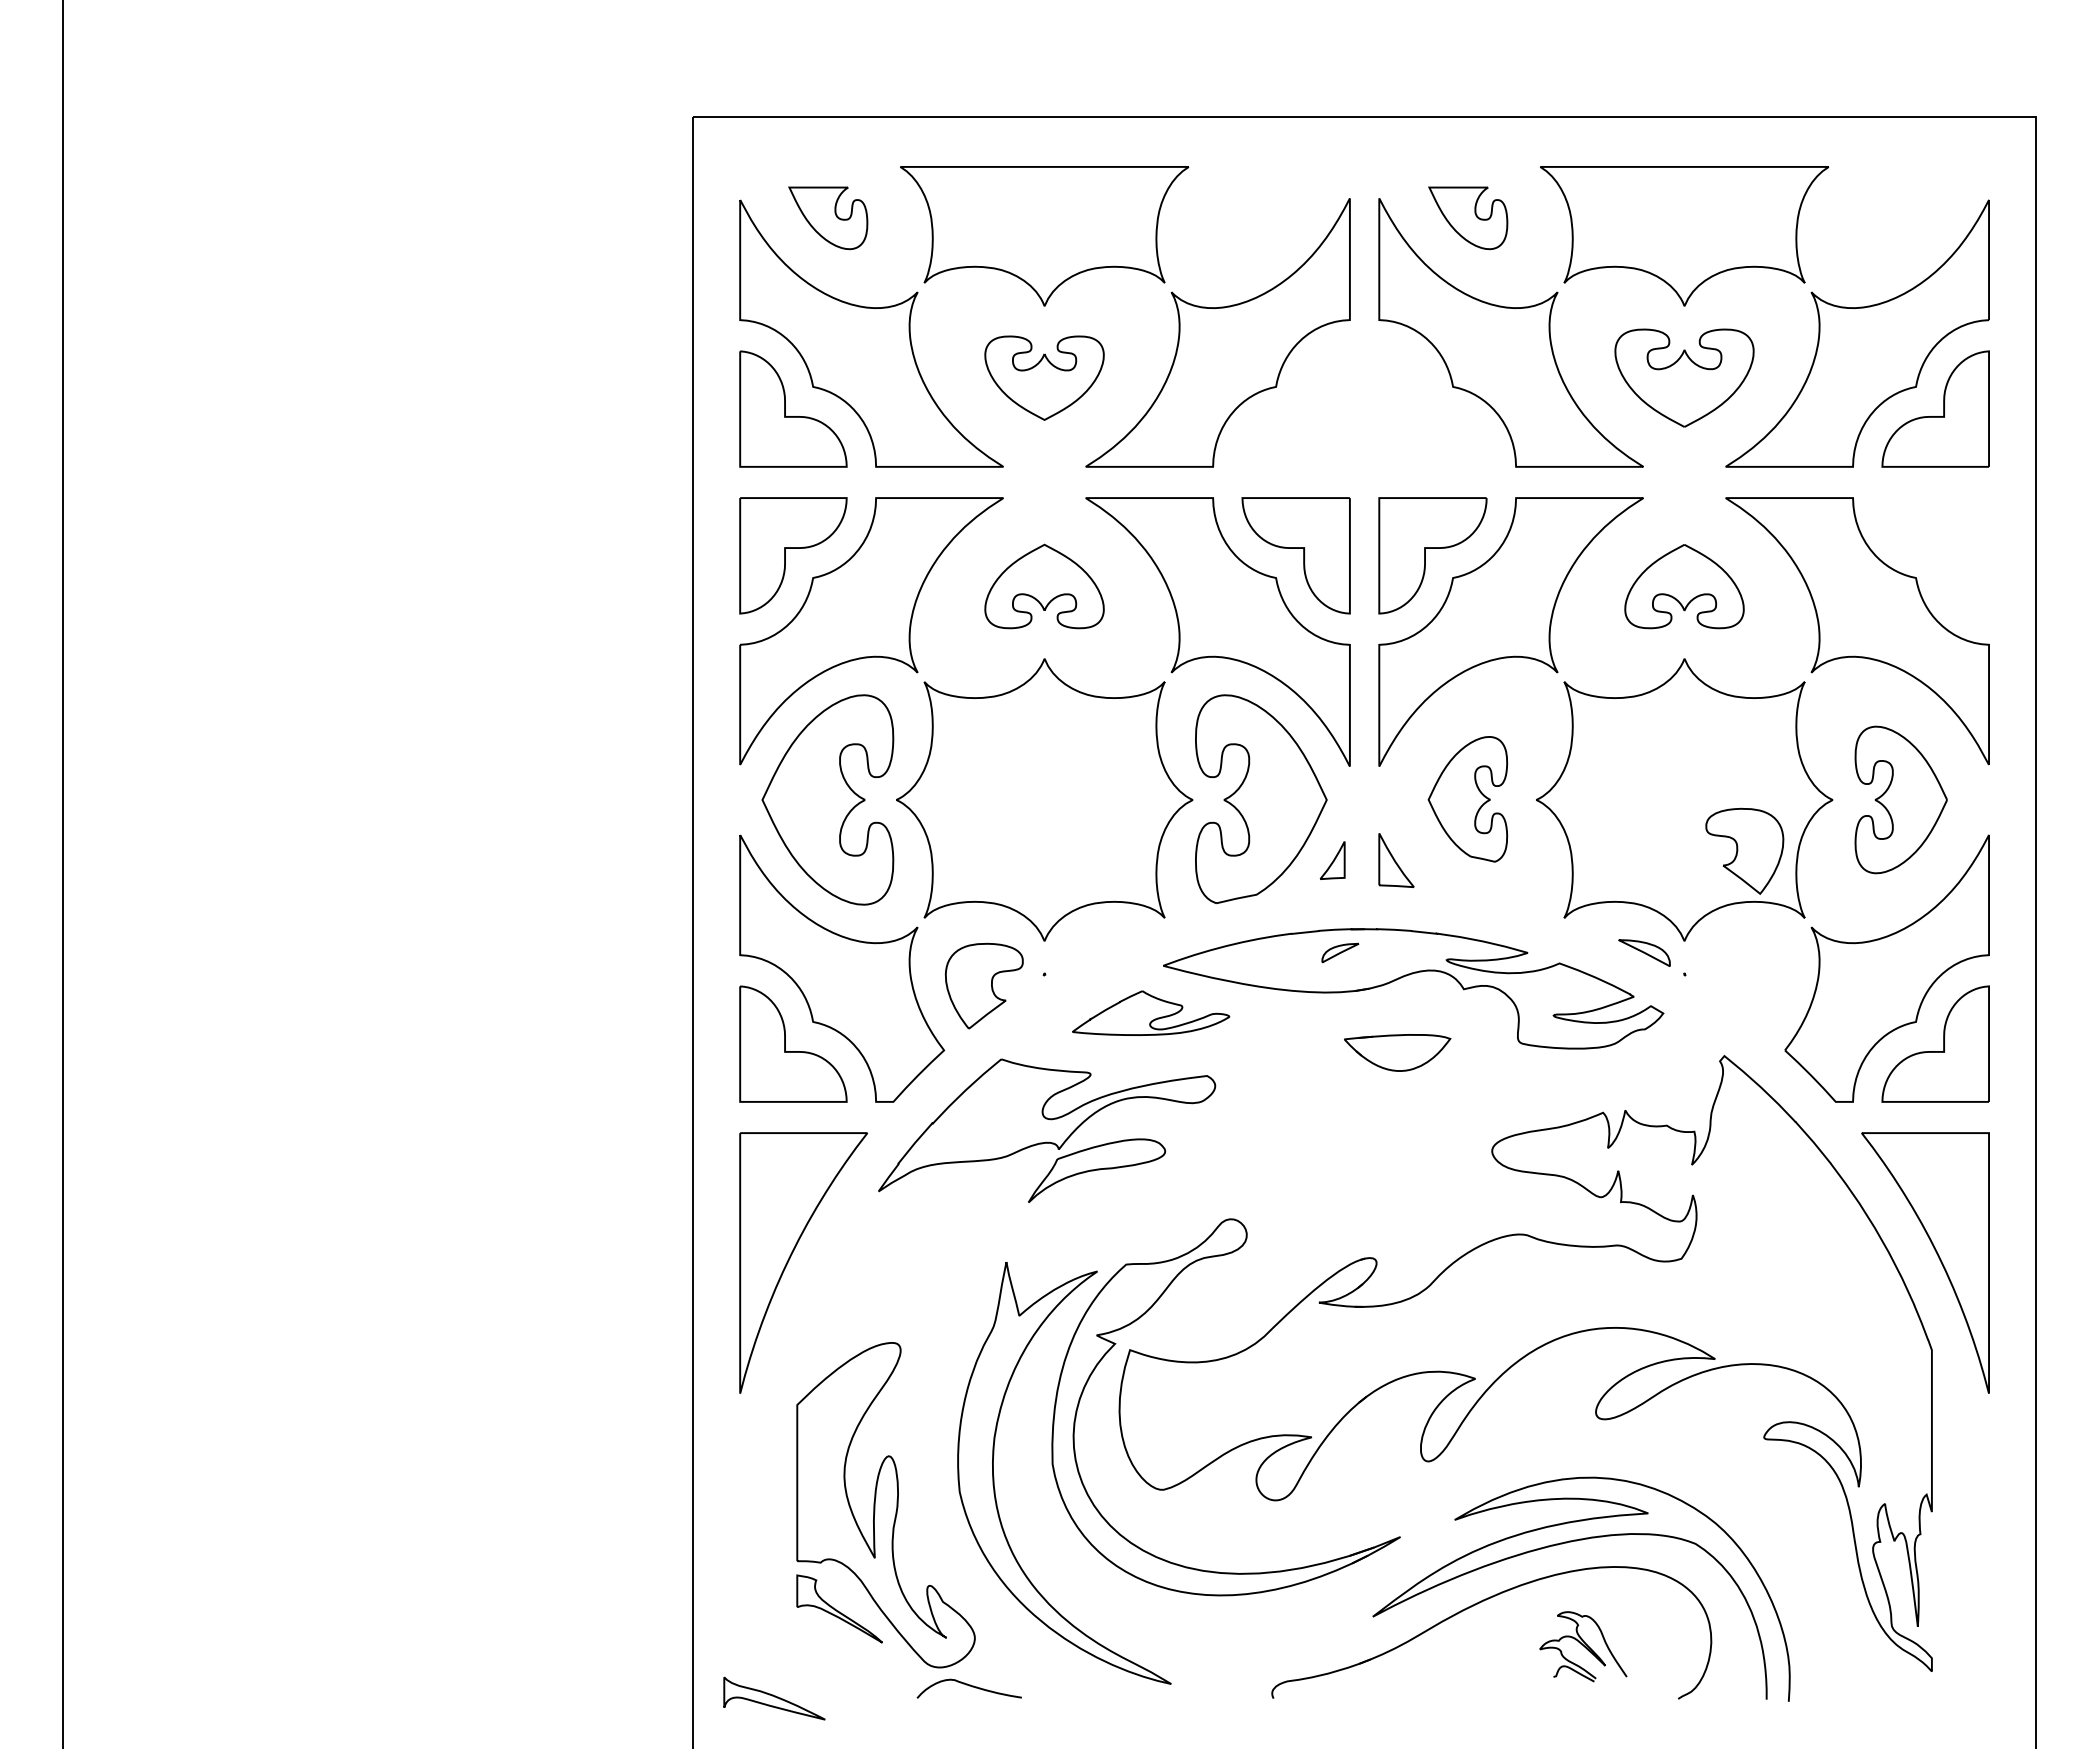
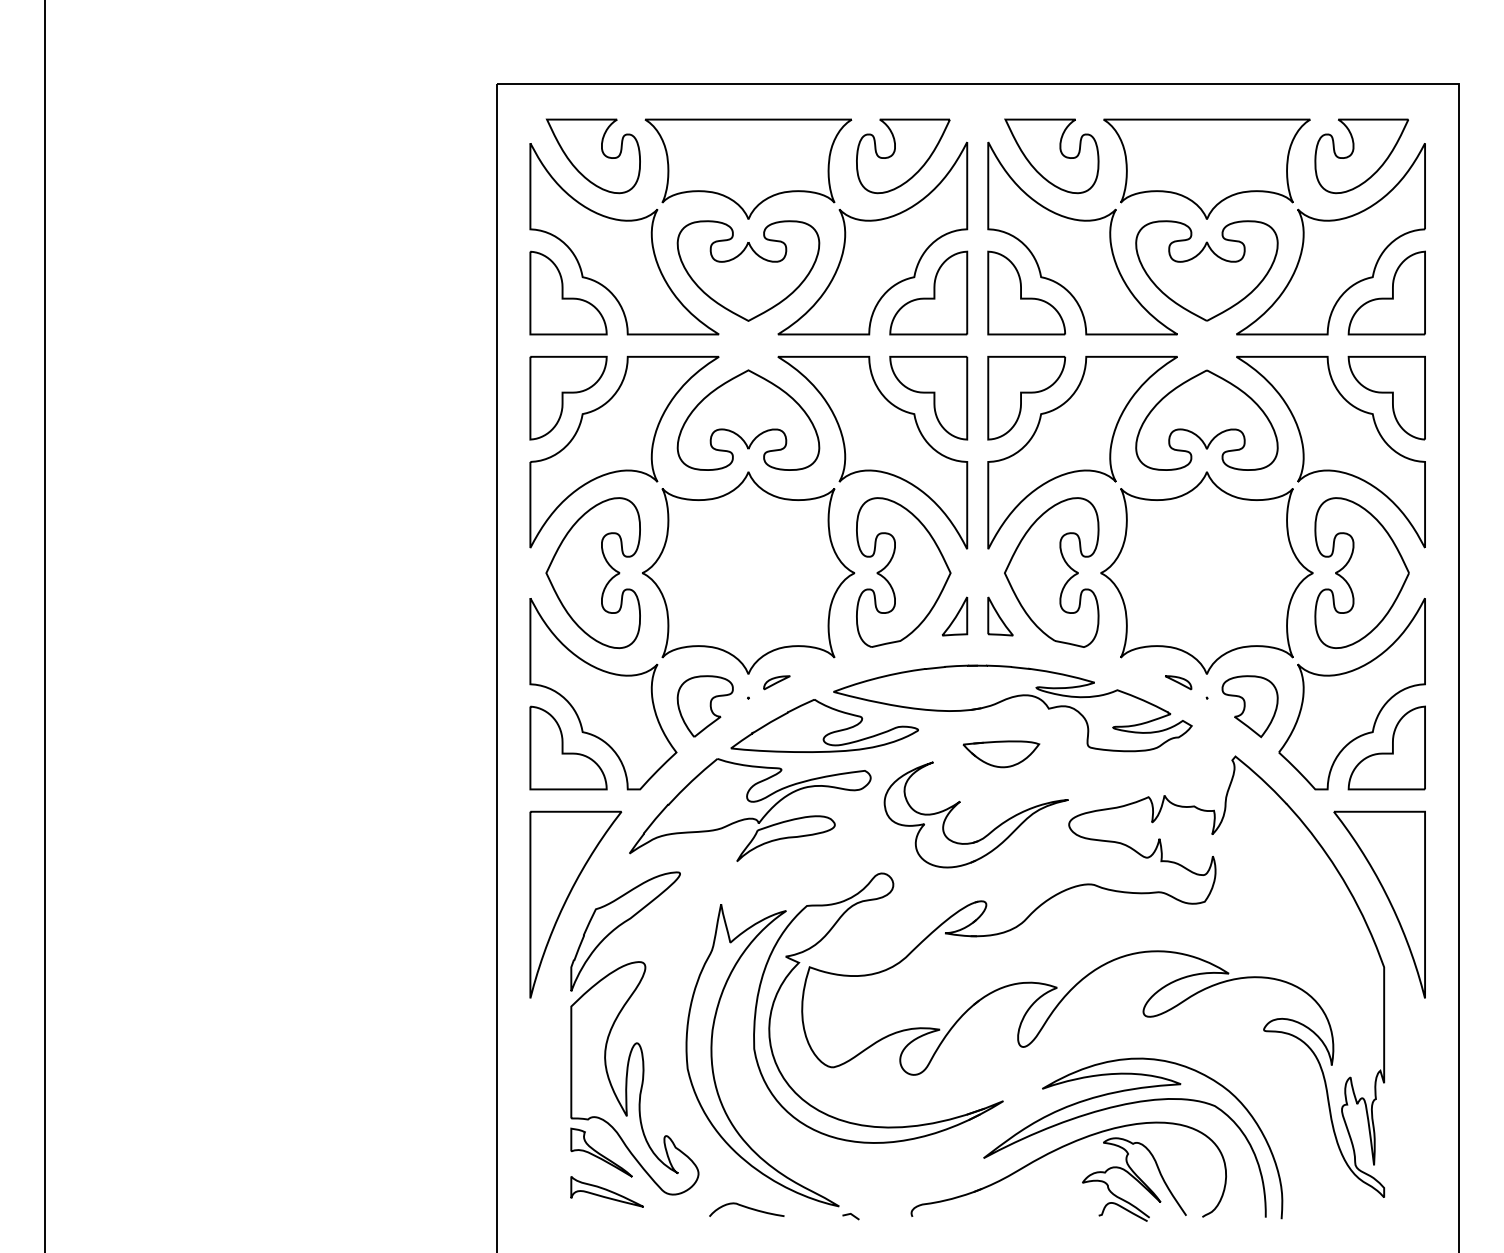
part: (828, 218) -> (593, 156), size x1.67
part: (1260, 218) -> (903, 156), added
part: (1468, 218) -> (1052, 156), size x1.67
part: (1900, 218) -> (1361, 156), added
part: (1044, 377) -> (748, 270), size x1.67
part: (1684, 377) -> (1206, 270), size x1.43
part: (1303, 408) -> (933, 292), added
part: (1425, 408) -> (1021, 292), added
part: (1935, 548) -> (1386, 392), added
part: (1044, 586) -> (748, 420), size x1.67
part: (1684, 586) -> (1206, 420), size x1.67
part: (1467, 799) -> (1051, 572), size x1.67
part: (1901, 799) -> (1362, 572), size x1.43
part: (1744, 850) -> (1249, 706), moved
part: (1332, 860) -> (954, 616), size x1.43
part: (1340, 952) -> (777, 682), moved
part: (1644, 952) -> (1178, 682), size x0.71
part: (1150, 1012) -> (824, 725), size x1.67
part: (1340, 1119) -> (960, 802), added
part: (867, 1291) -> (621, 925), added
part: (1583, 1646) -> (1134, 1179), size x1.67
curve: (969, 1686) -> (746, 1208), moved
line: (1188, 1696) -> (851, 1215), added
part: (774, 1698) -> (607, 1191), moved

